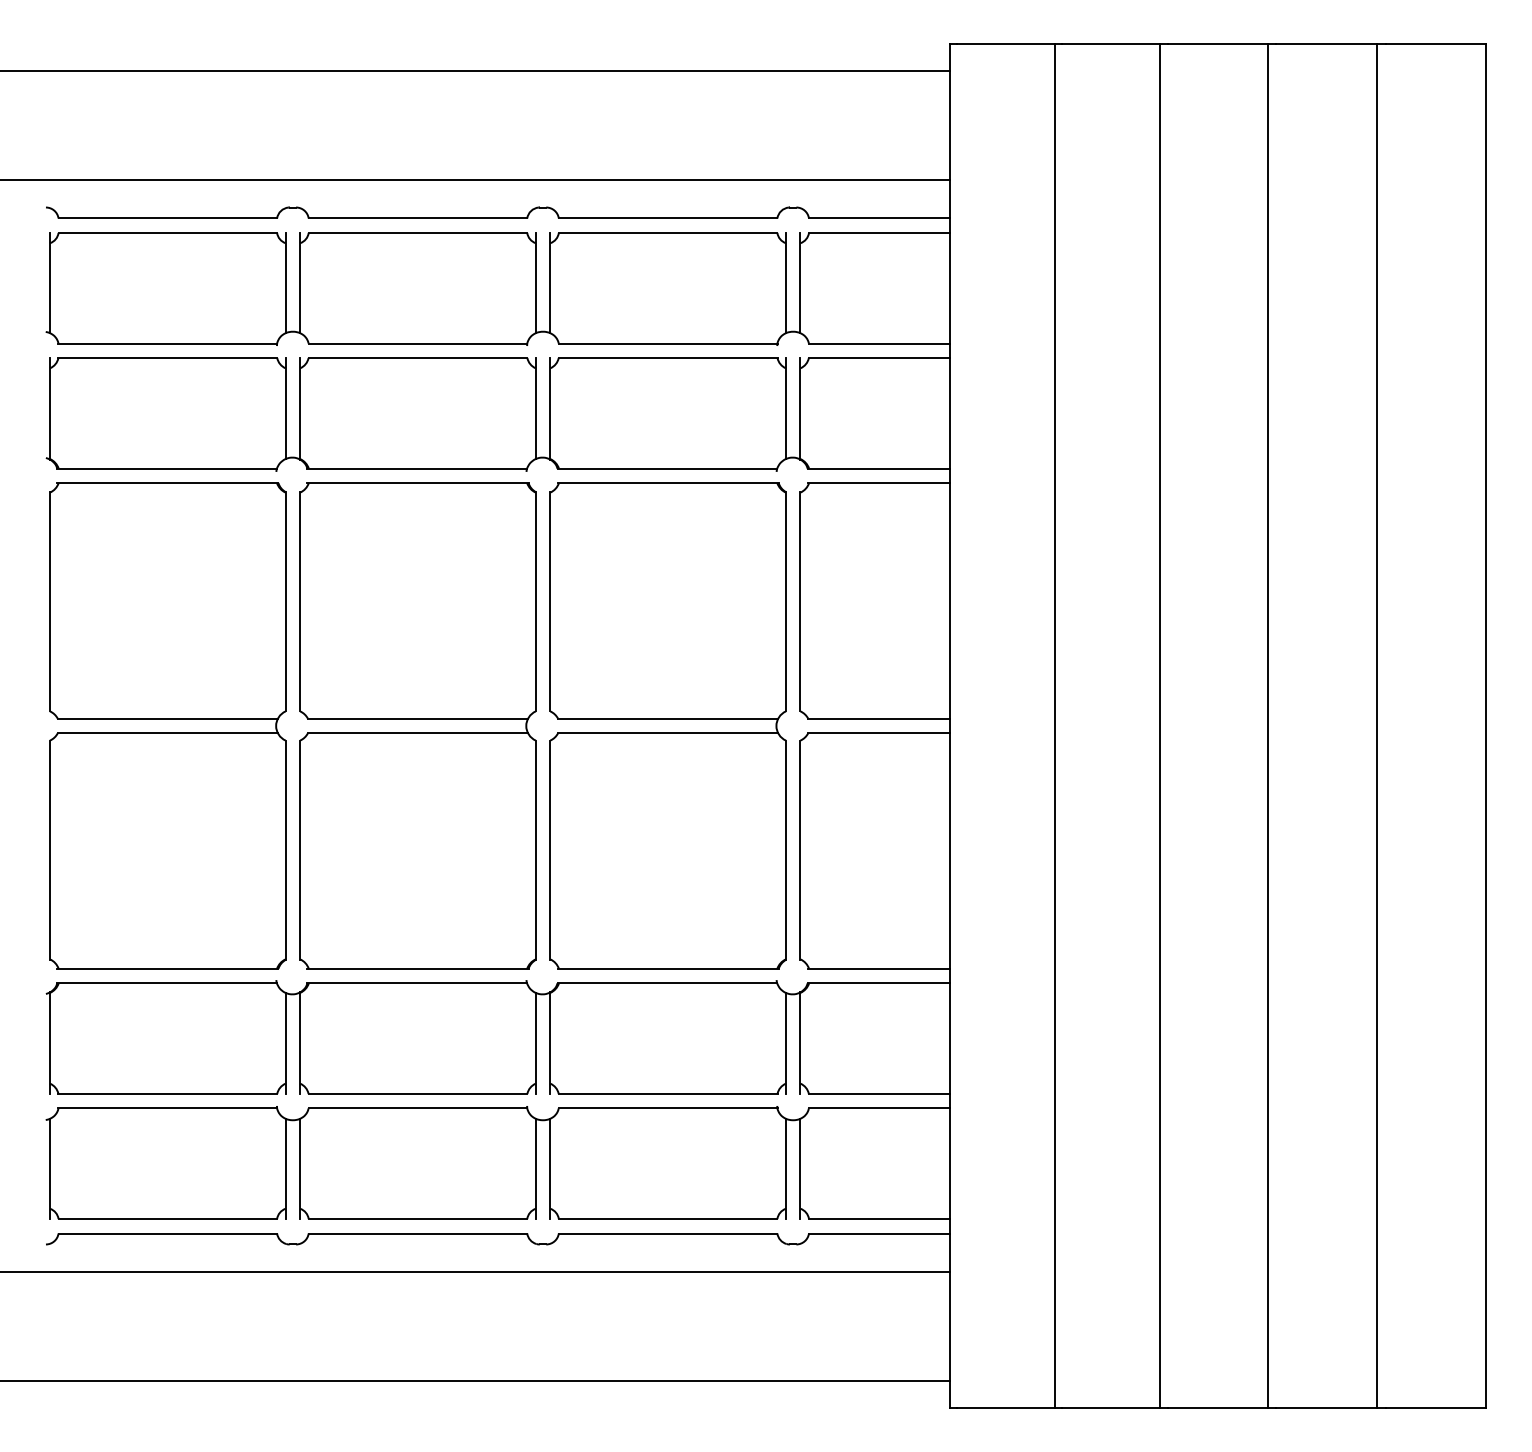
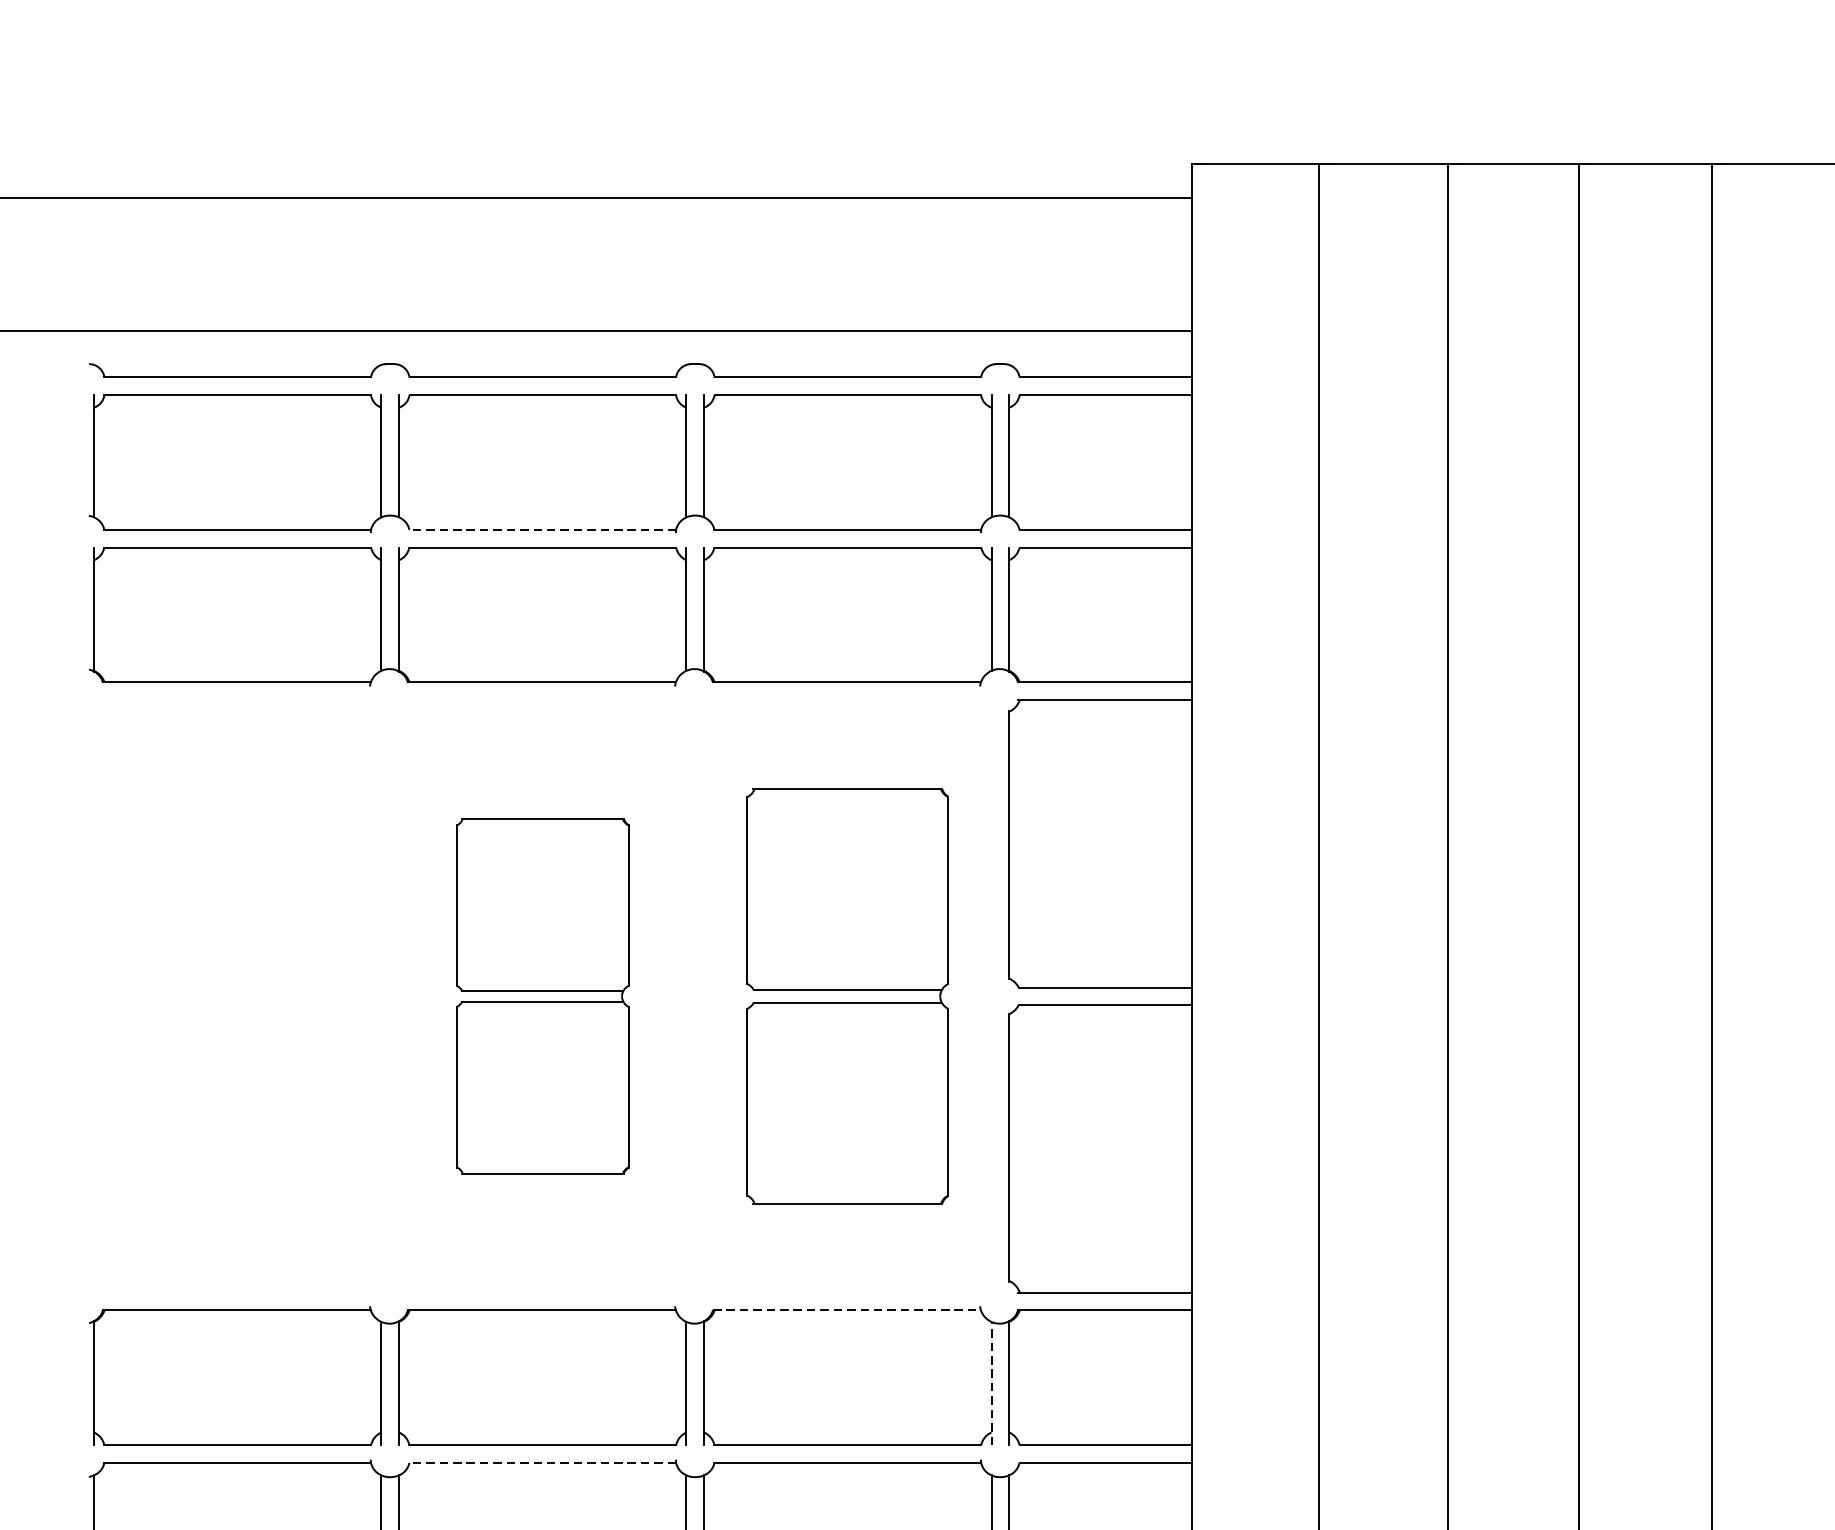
line: (417, 343) -> (542, 529), solid -> dashed
part: (167, 725) -> (237, 995), removed
part: (417, 725) -> (542, 995), size x0.6
part: (667, 725) -> (847, 995), size x0.7
line: (667, 983) -> (847, 1310), solid -> dashed
line: (785, 1043) -> (990, 1383), solid -> dashed
line: (417, 1108) -> (542, 1462), solid -> dashed

